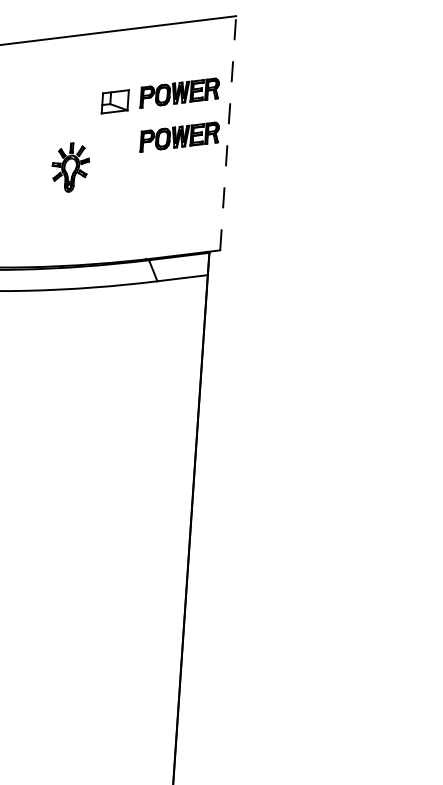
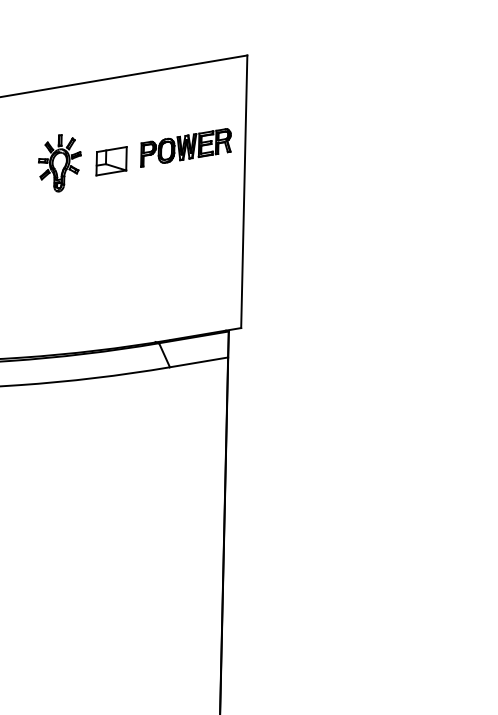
line: (228, 132) -> (244, 190), dashed -> solid
part: (179, 136) -> (187, 198), removed
part: (70, 167) -> (59, 163), moved

